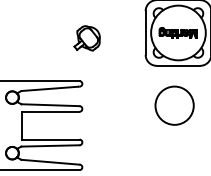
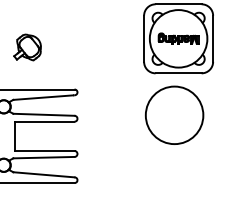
part: (87, 38) -> (27, 47), moved
circle: (174, 105) -> (174, 115), size x1.43

